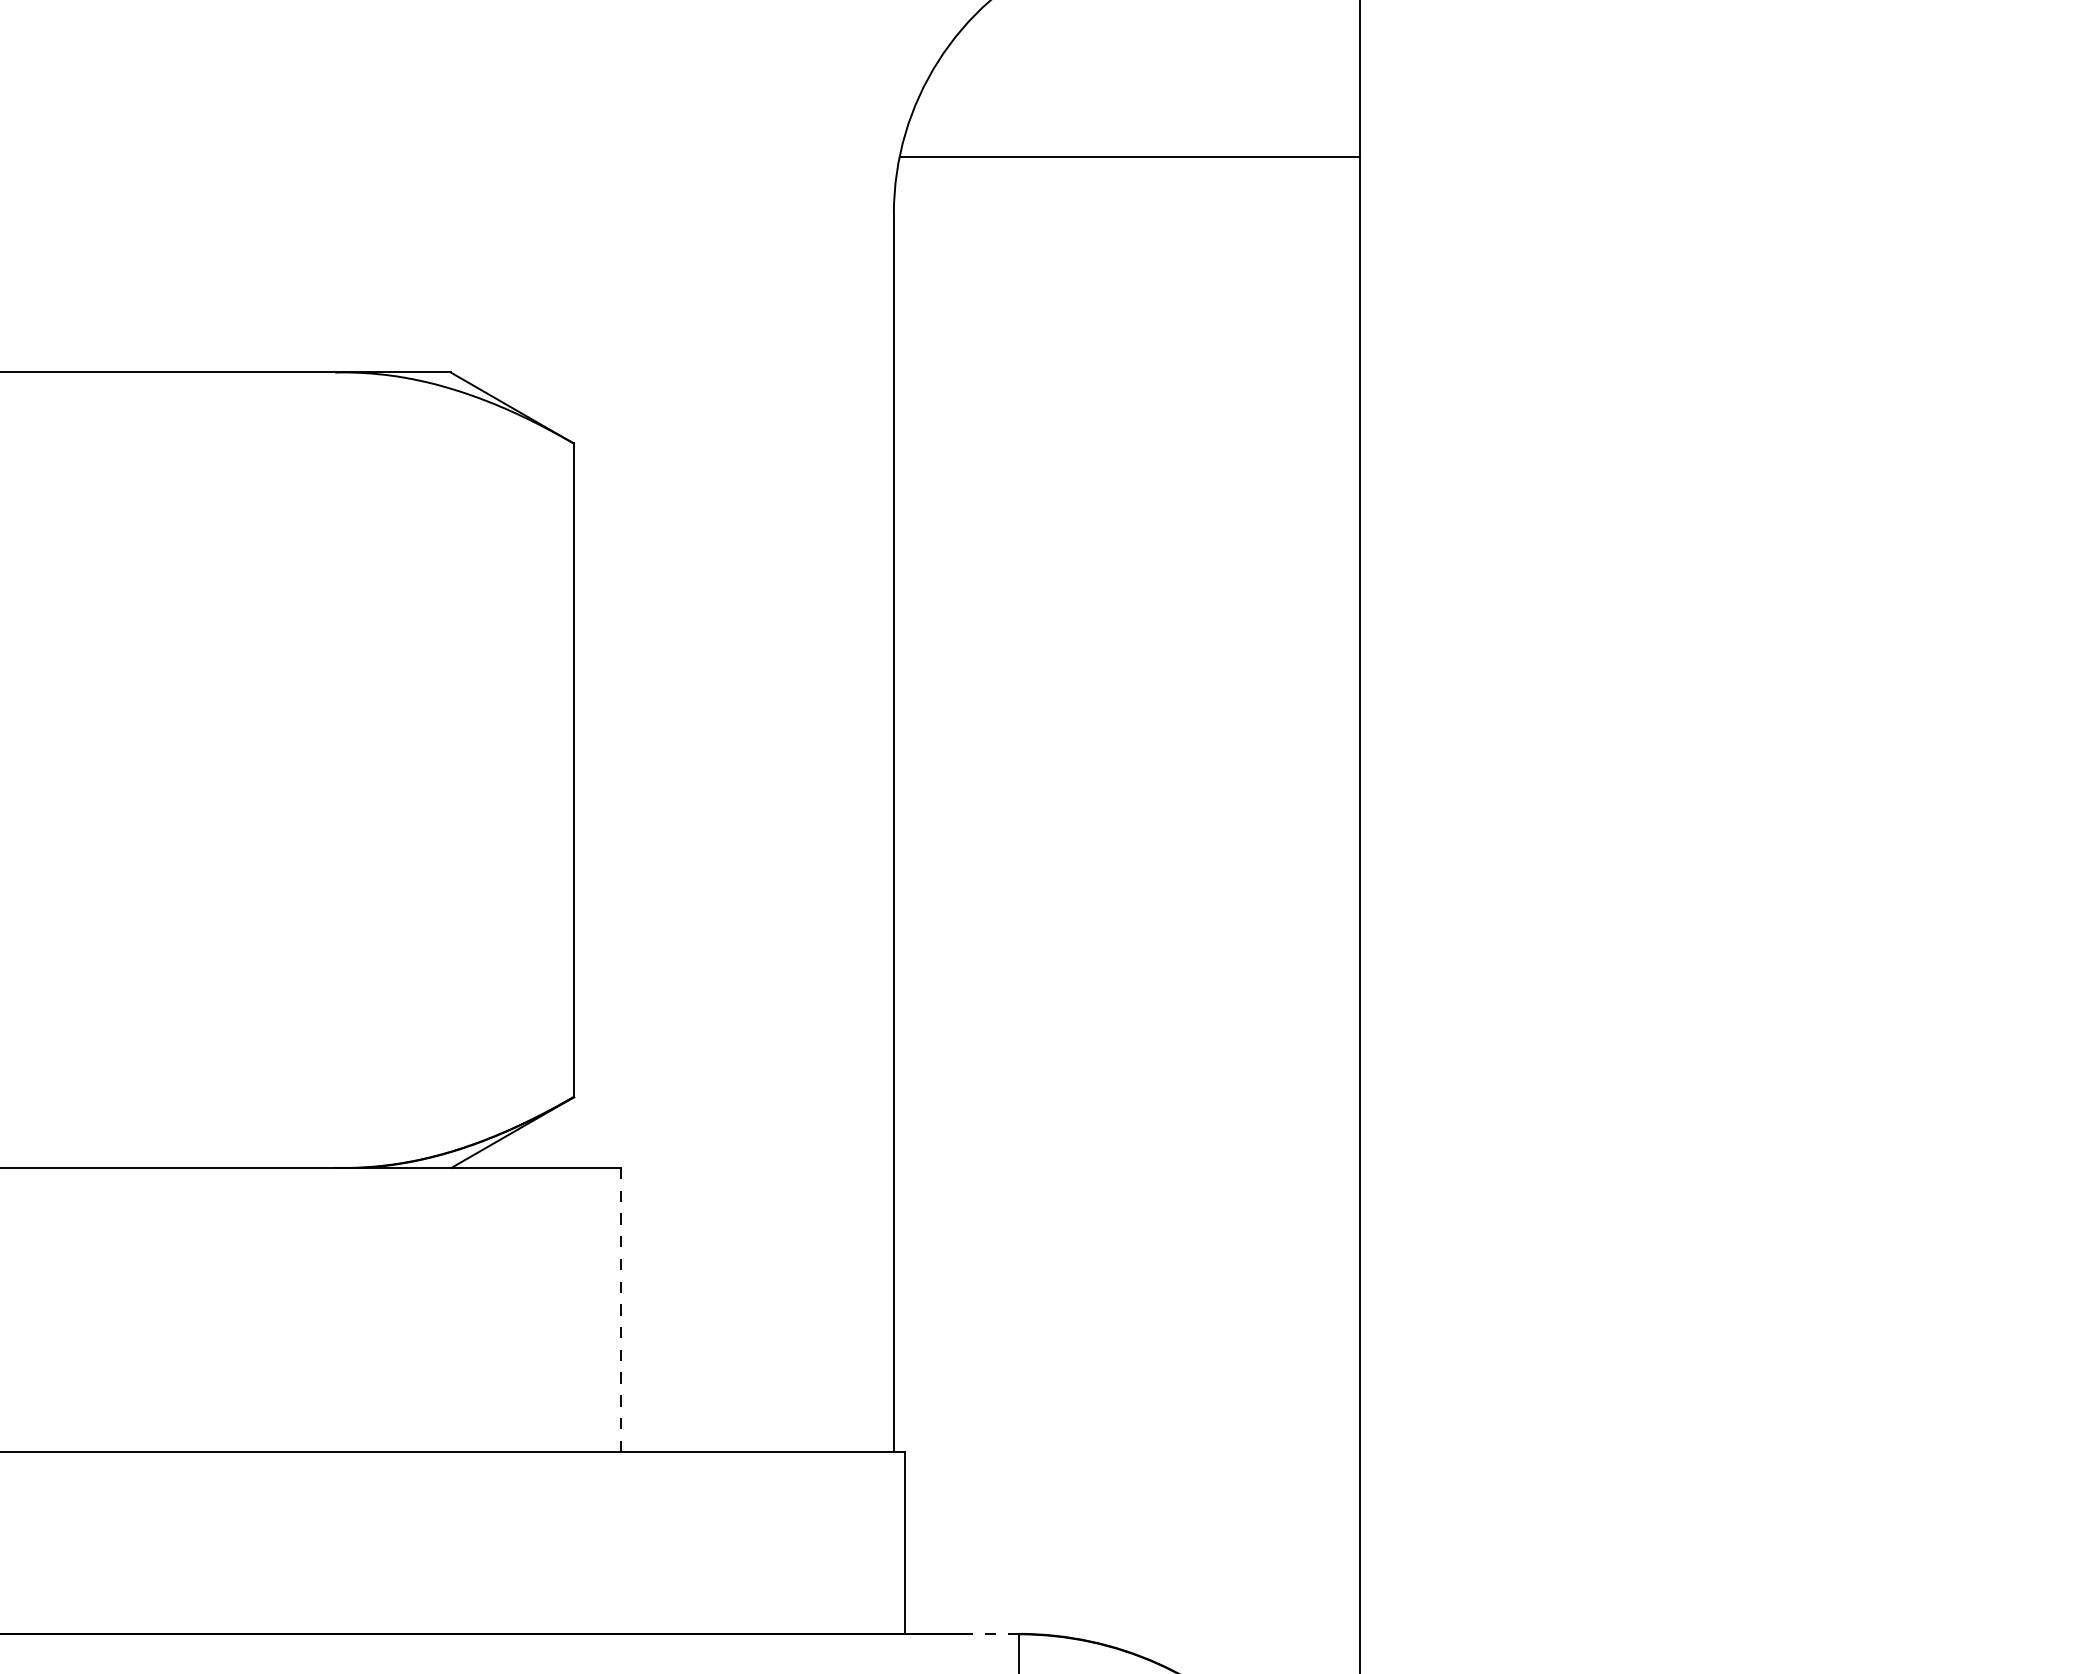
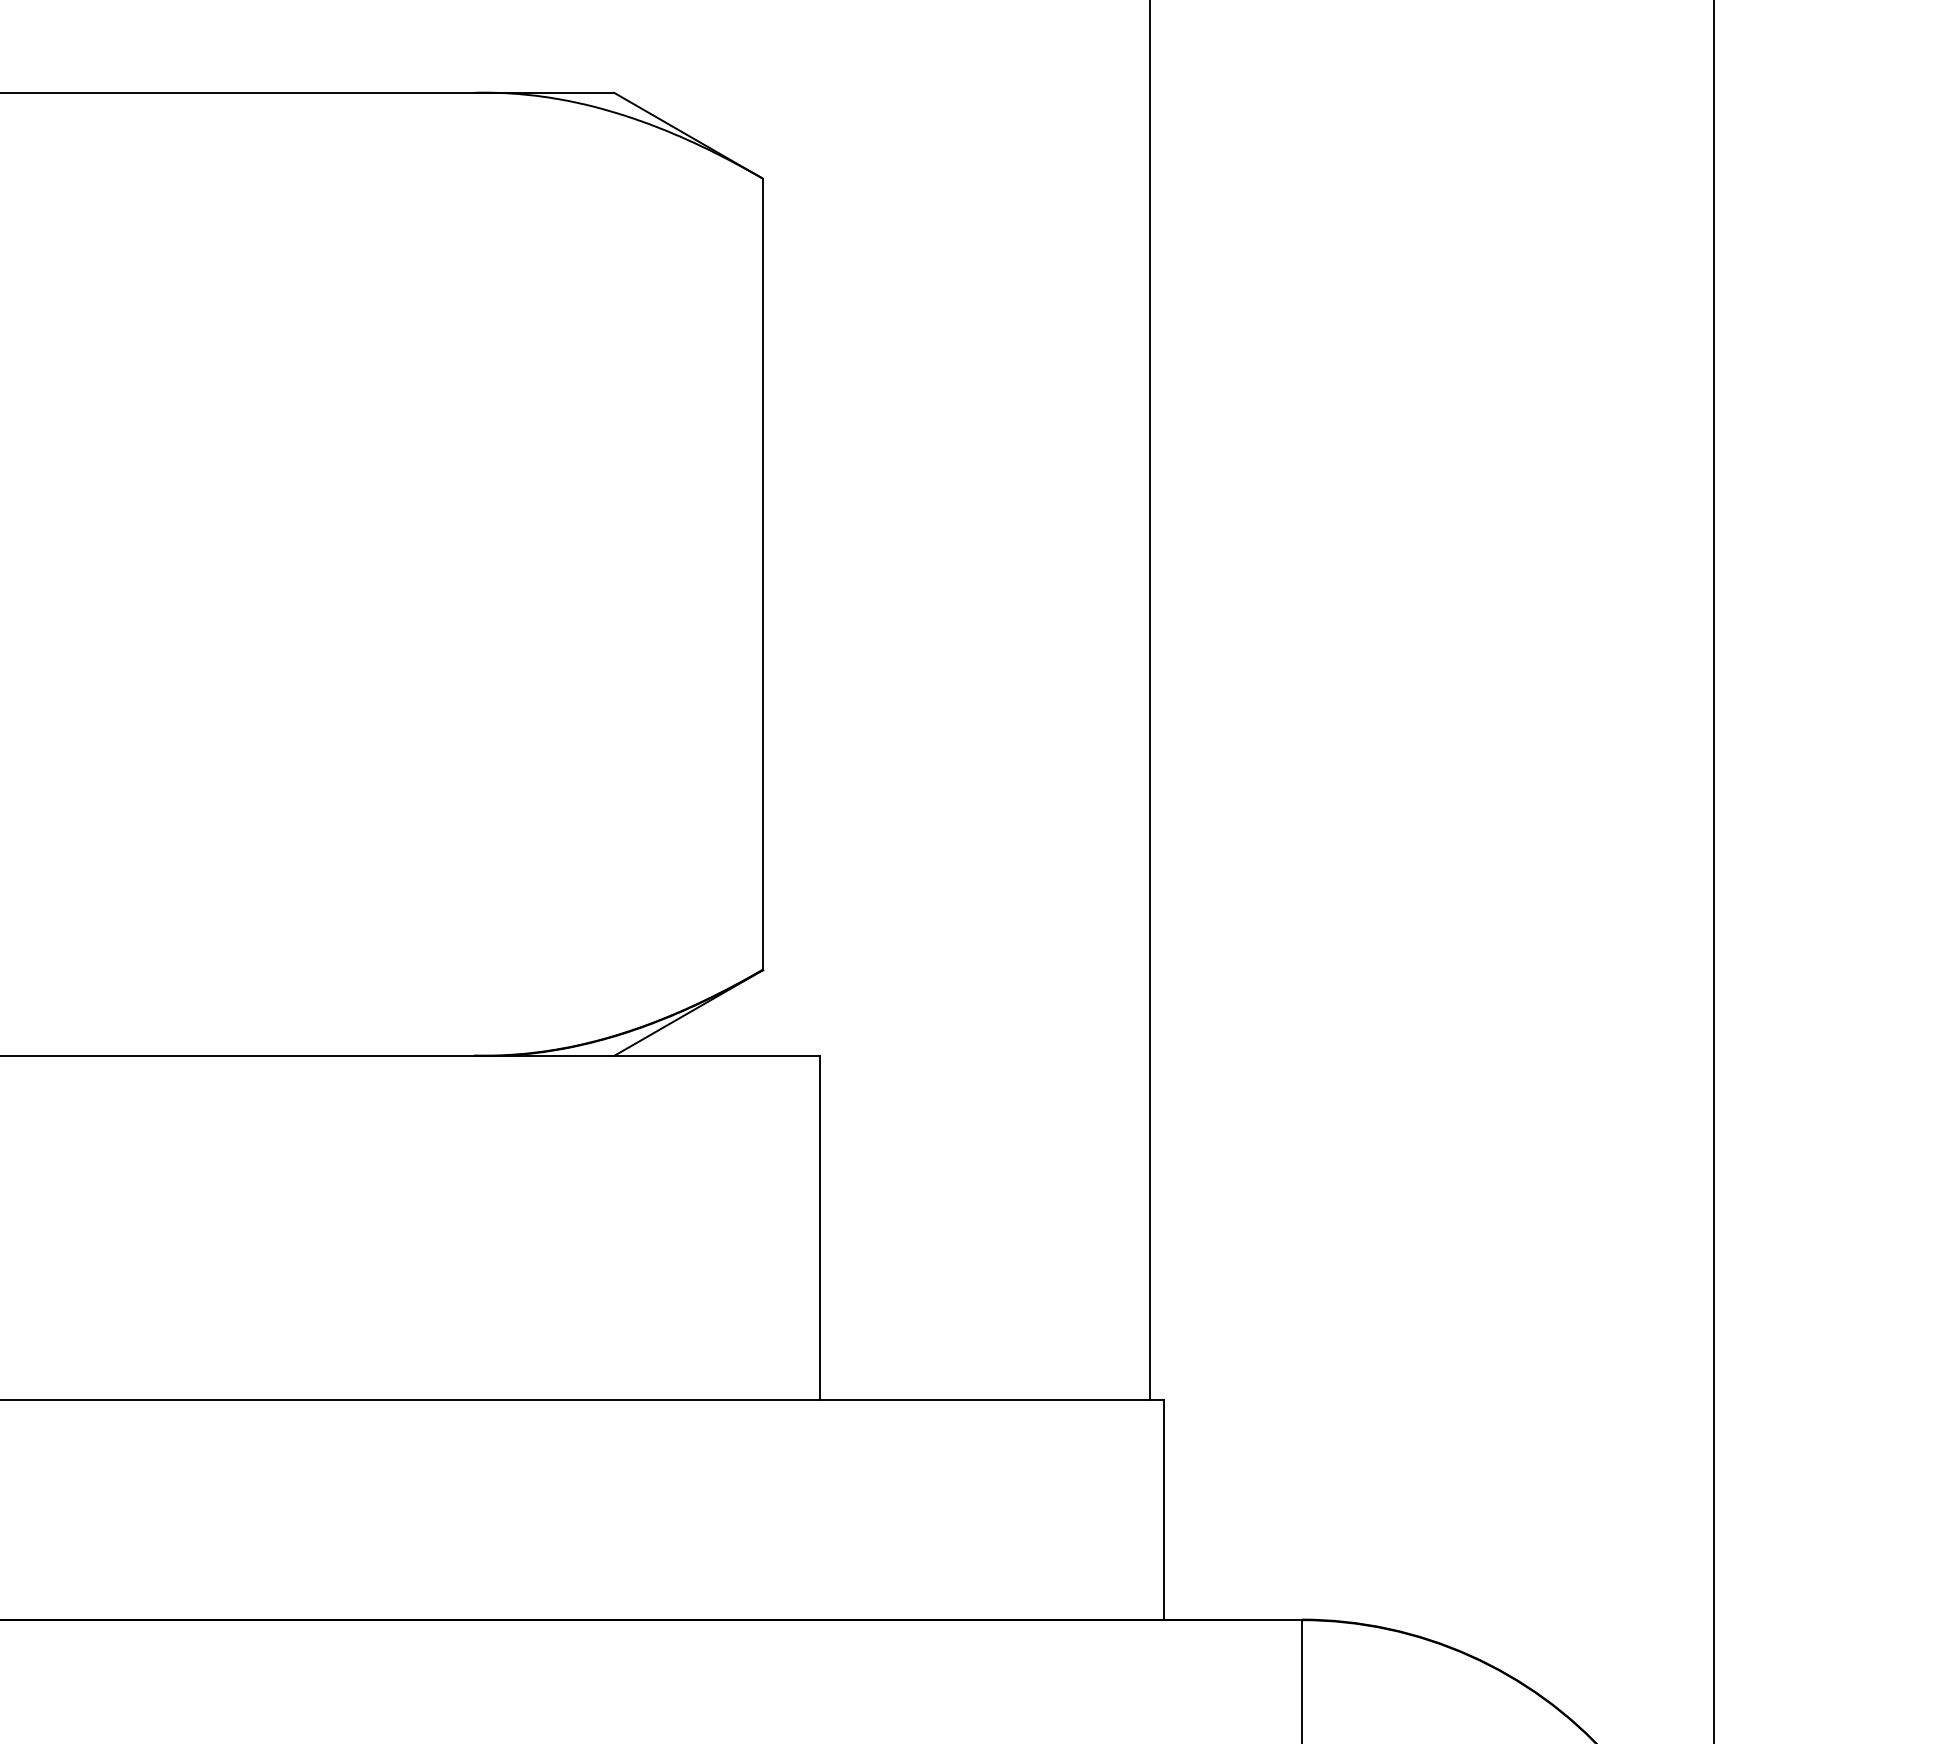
line: (621, 1310) -> (820, 1228), dashed -> solid
line: (990, 1633) -> (1267, 1619), dashed -> solid

